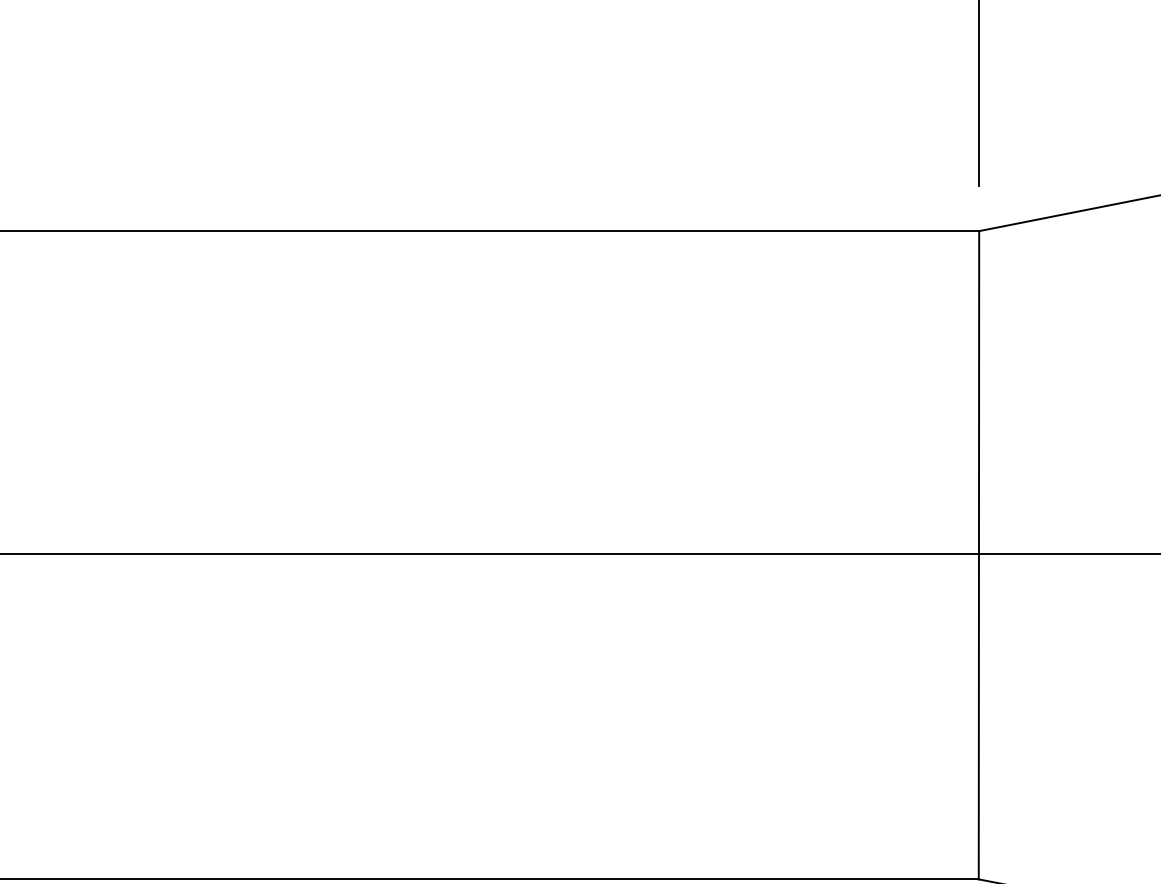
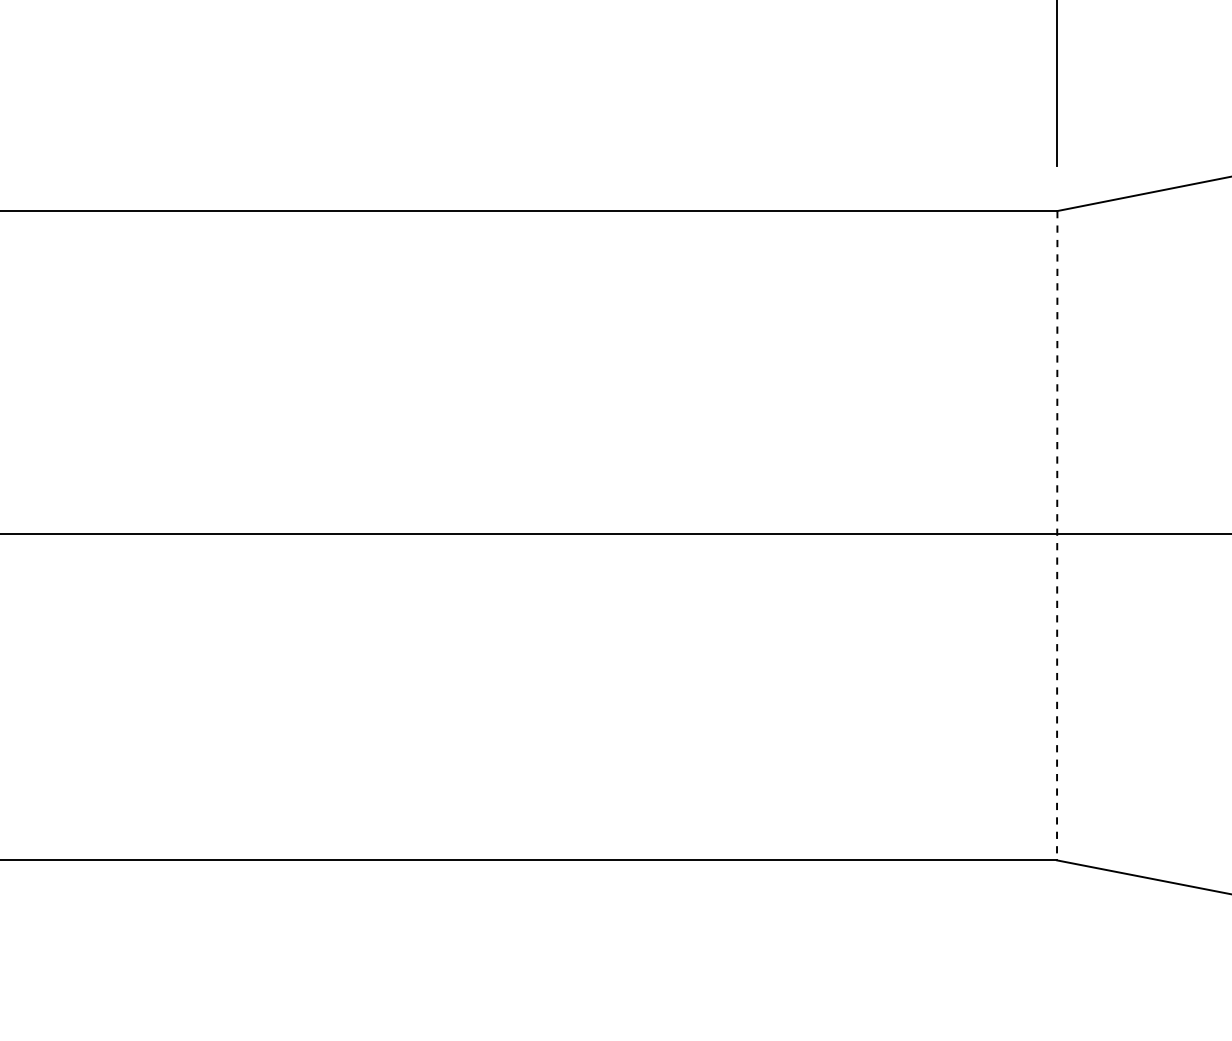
line: (979, 555) -> (1057, 535), solid -> dashed

